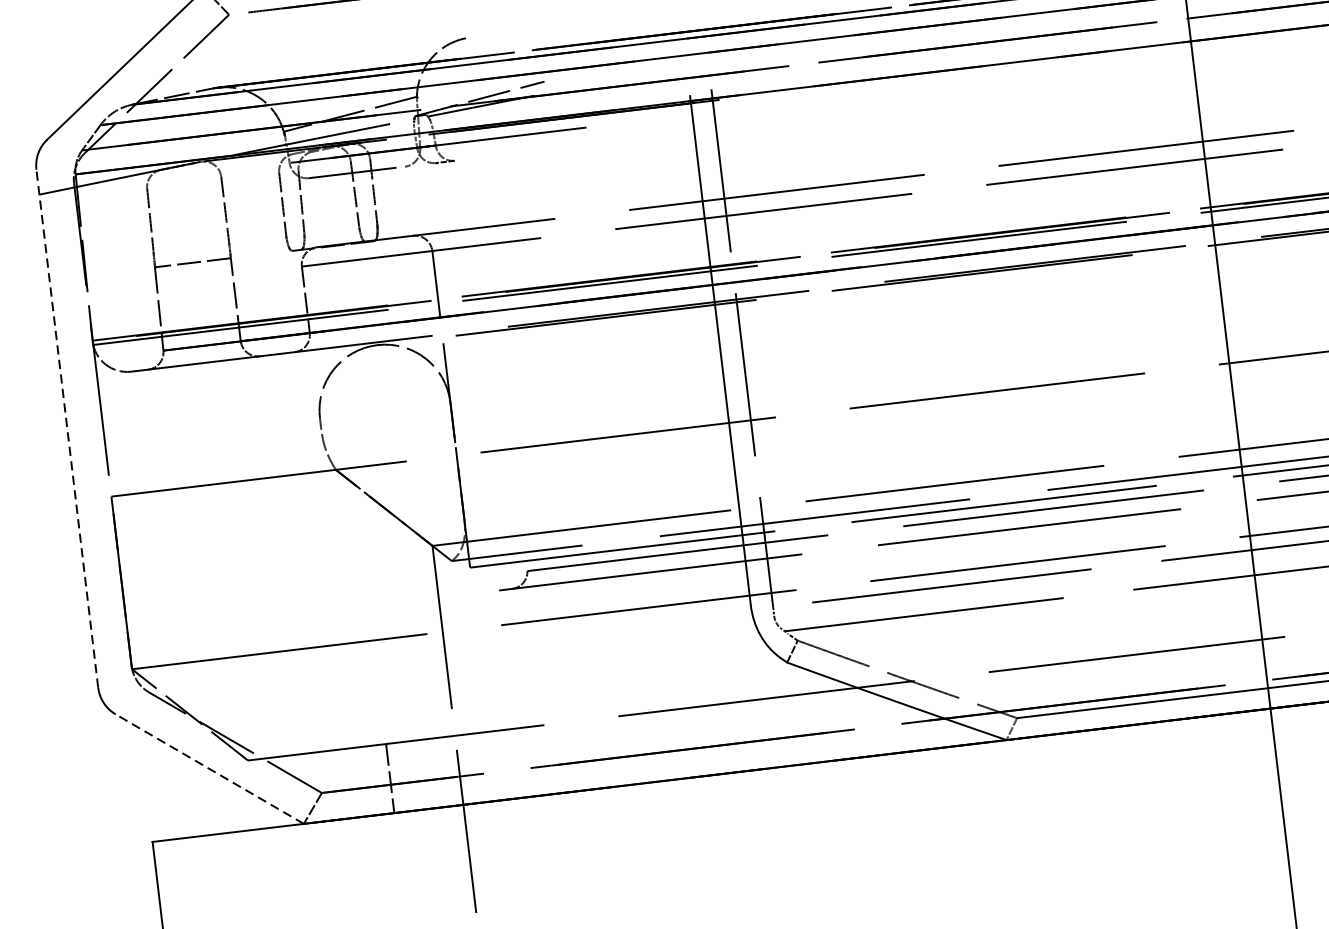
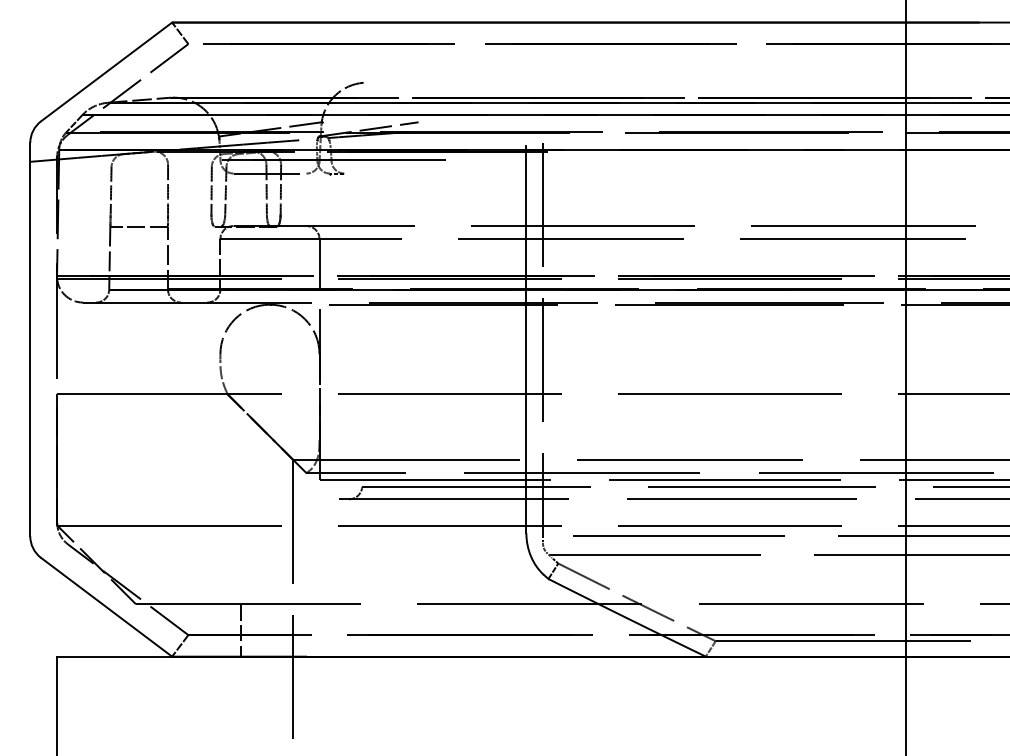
line: (67, 428) -> (30, 339), dashed -> solid
line: (209, 768) -> (106, 606), dashed -> solid

